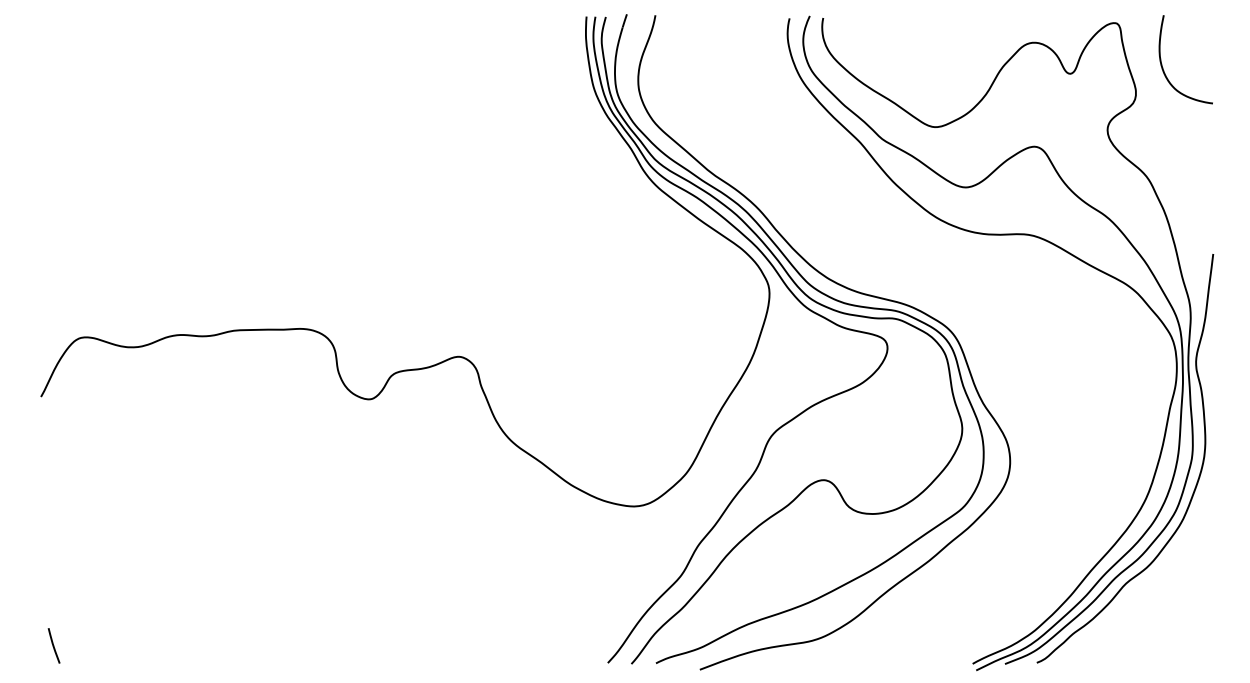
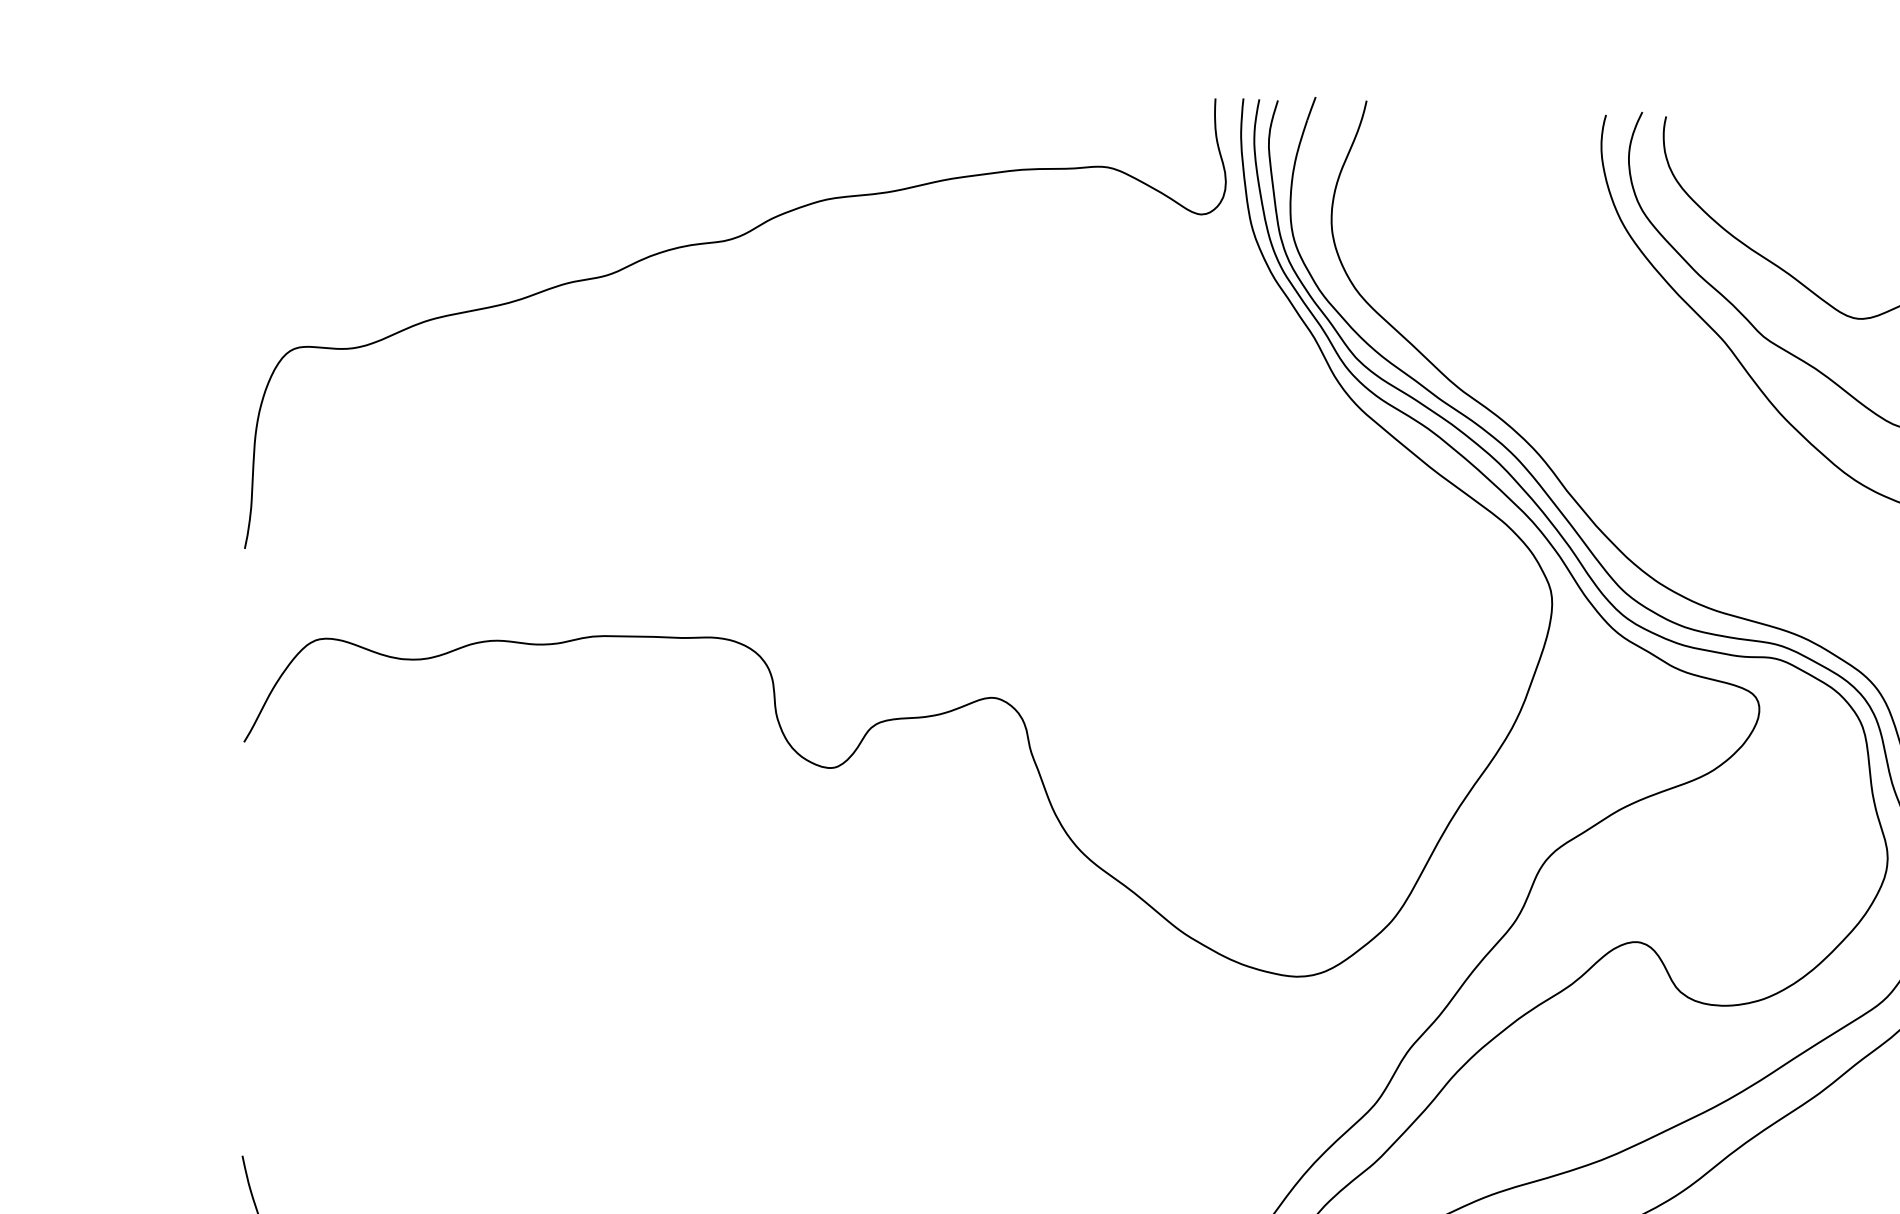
curve: (297, 108) -> (721, 243), added

